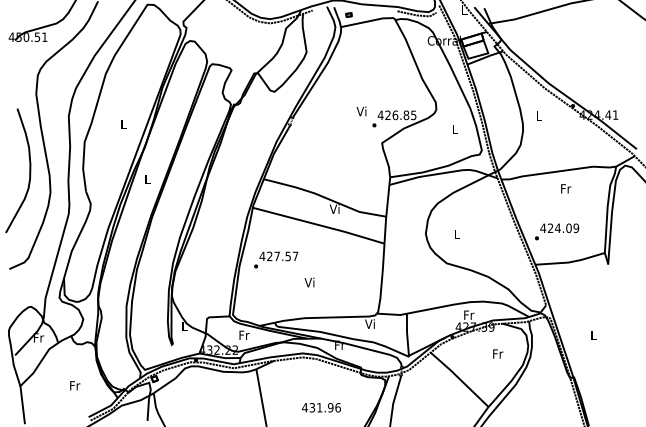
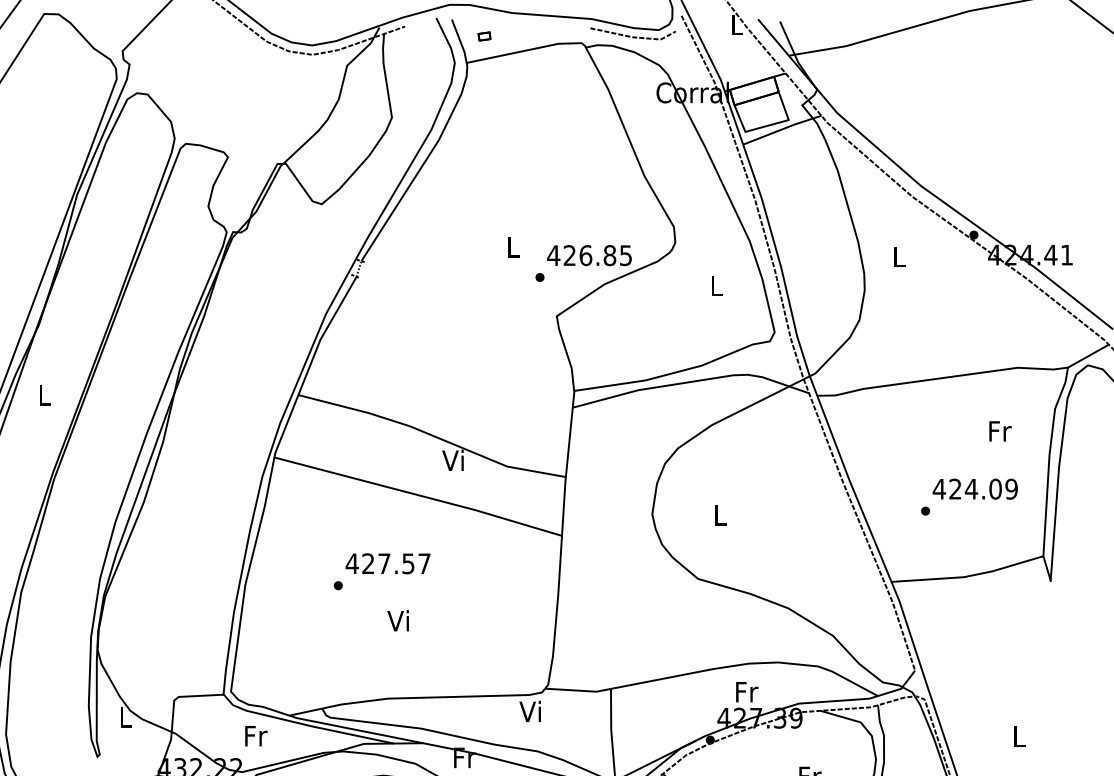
text: (361, 111) -> (511, 247), Vi -> L
text: (566, 188) -> (1001, 430), moved
text: (557, 231) -> (970, 496), moved
text: (276, 259) -> (382, 570), moved

